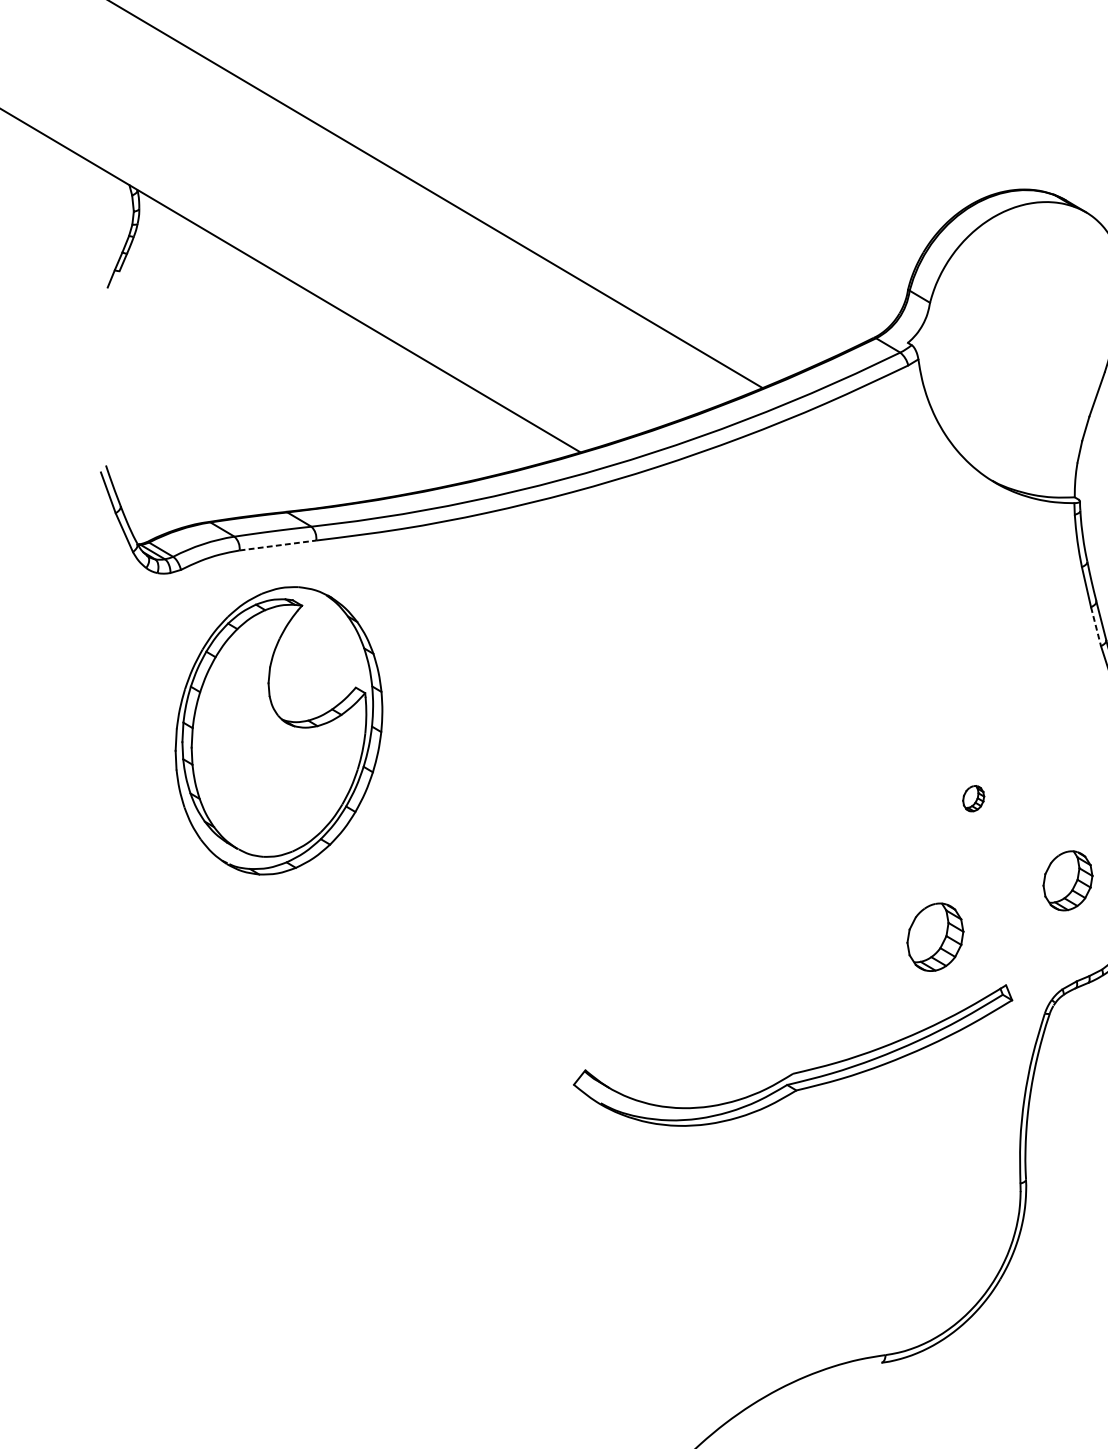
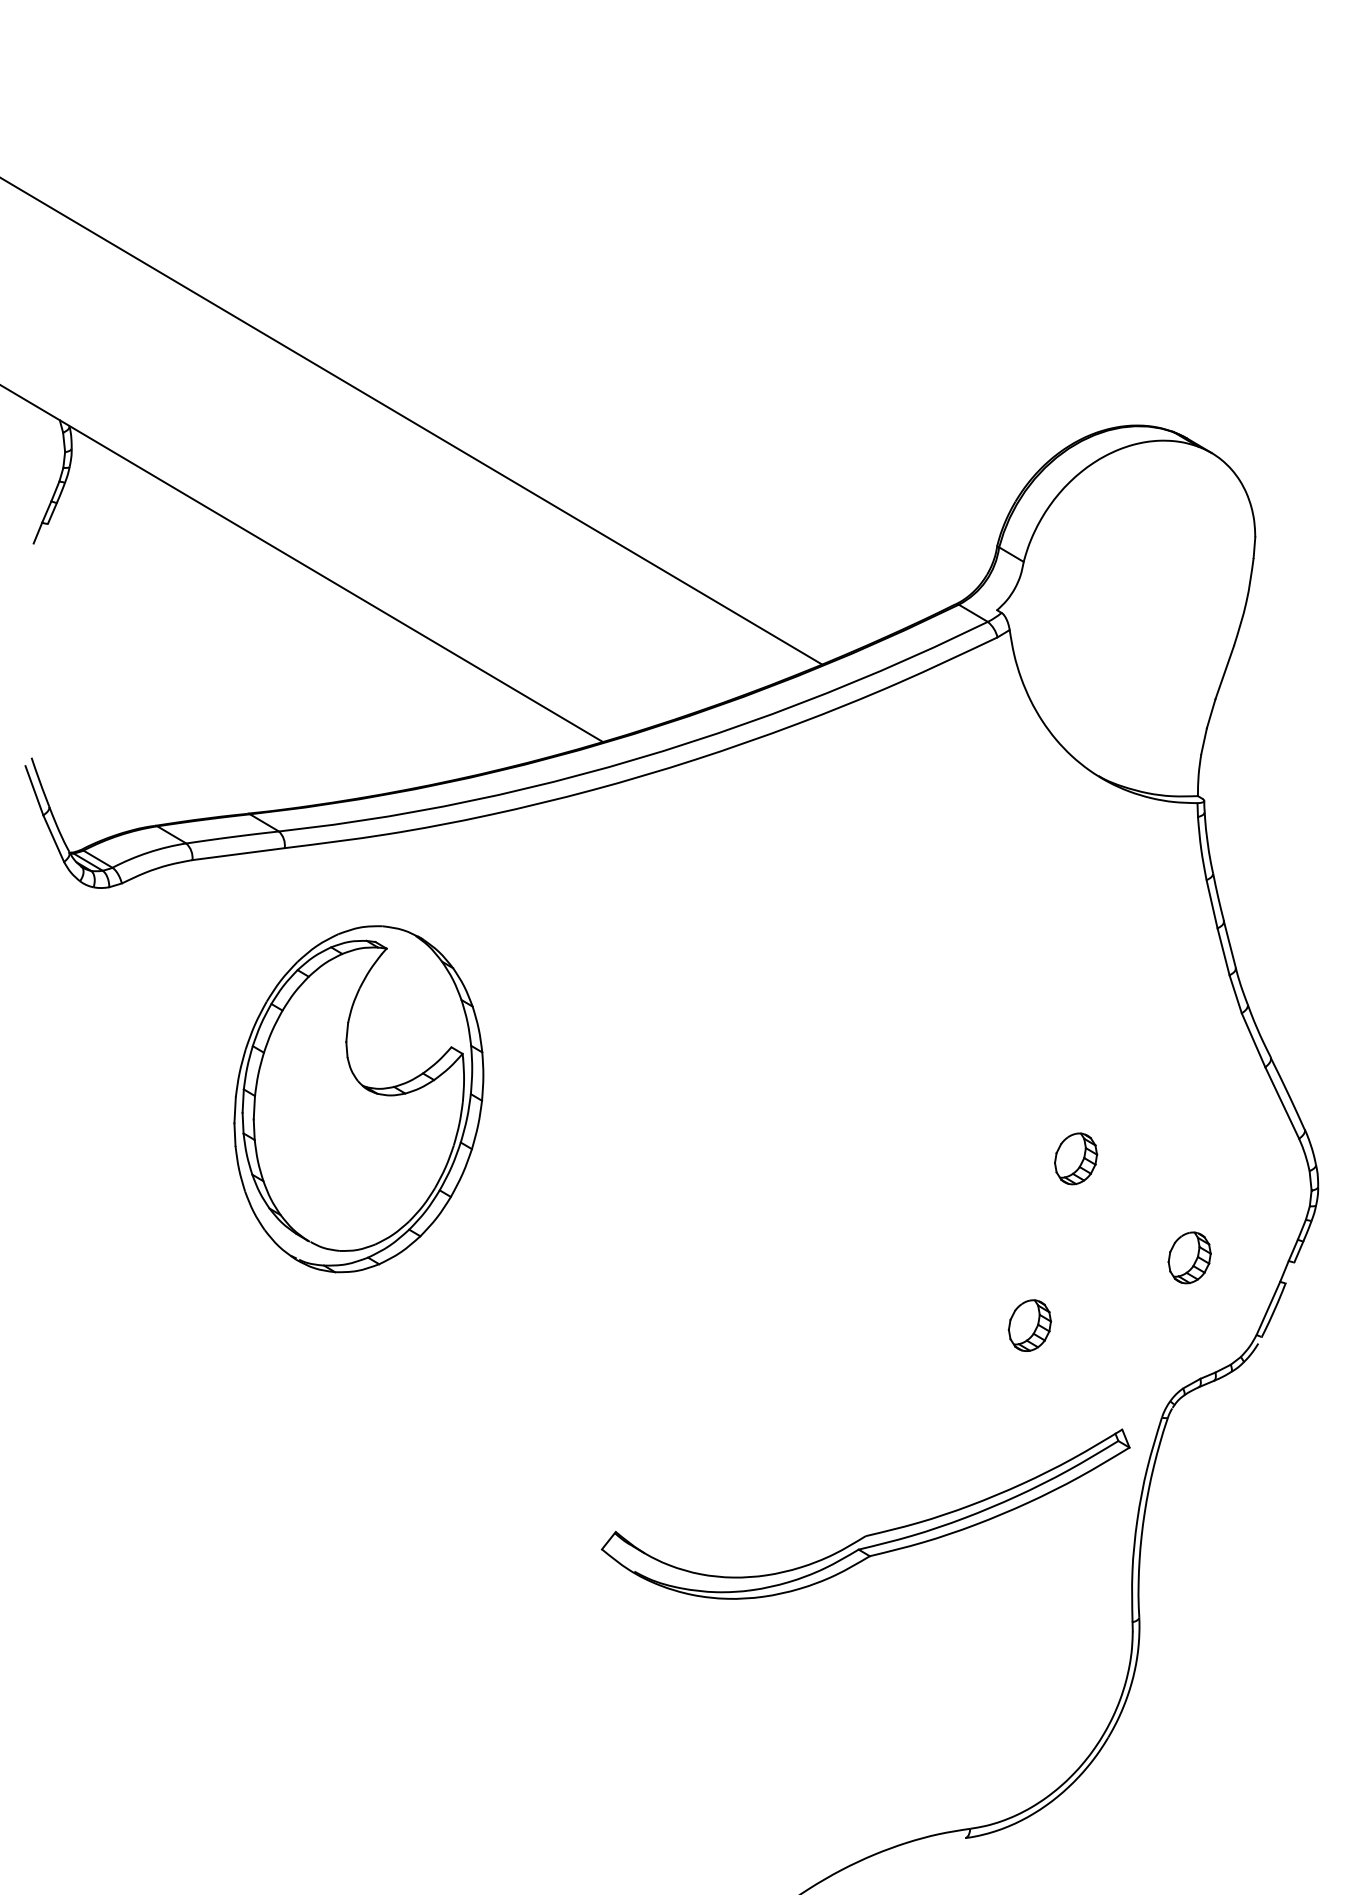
line: (278, 545) -> (239, 854), dashed -> solid
line: (1095, 627) -> (1223, 952), dashed -> solid
part: (278, 731) -> (358, 1099), moved
part: (973, 798) -> (1076, 1158), size x1.67
part: (1067, 880) -> (1189, 1257), size x0.71
part: (934, 937) -> (1029, 1325), size x0.62
part: (797, 1071) -> (871, 1533), moved

